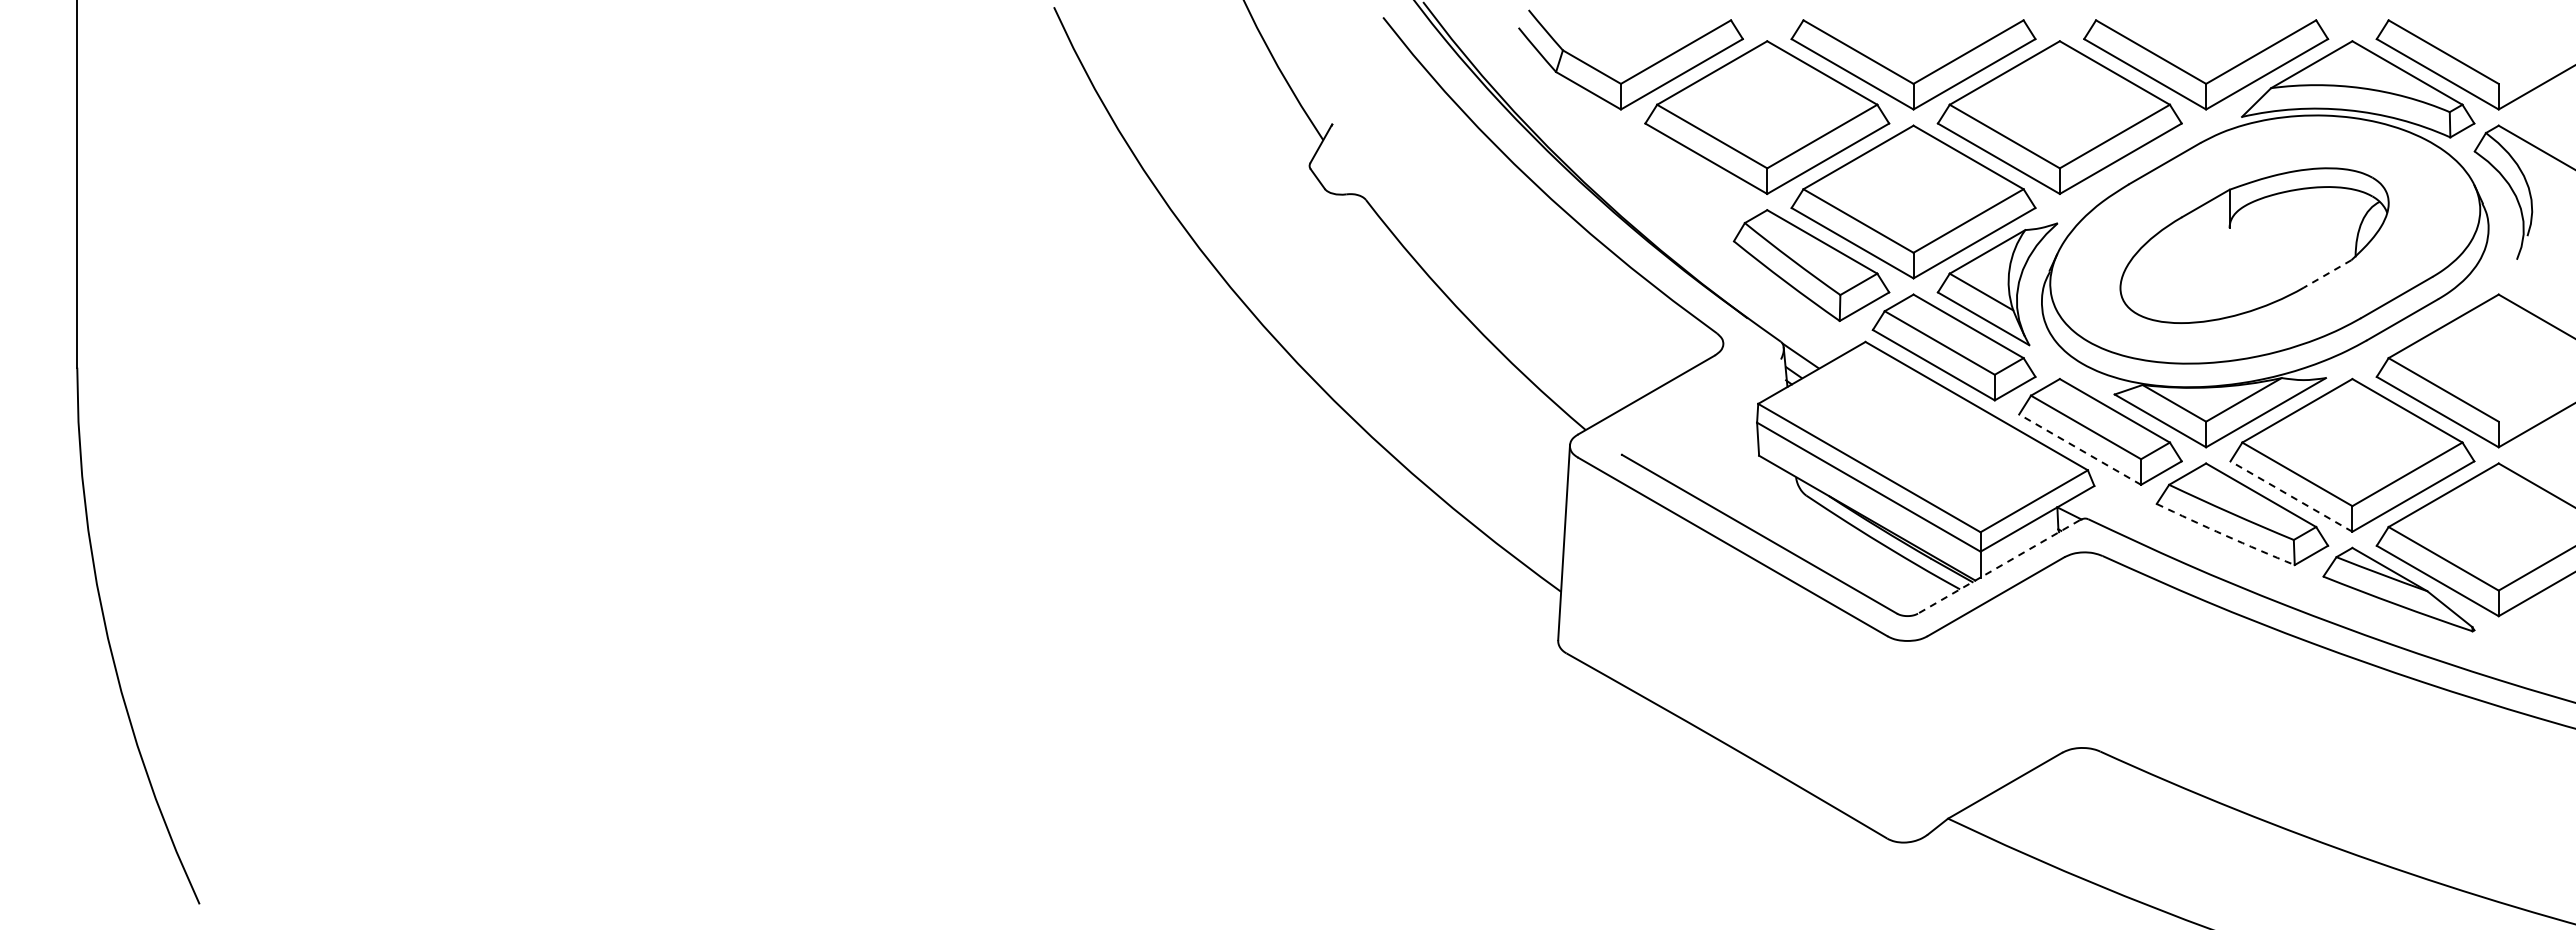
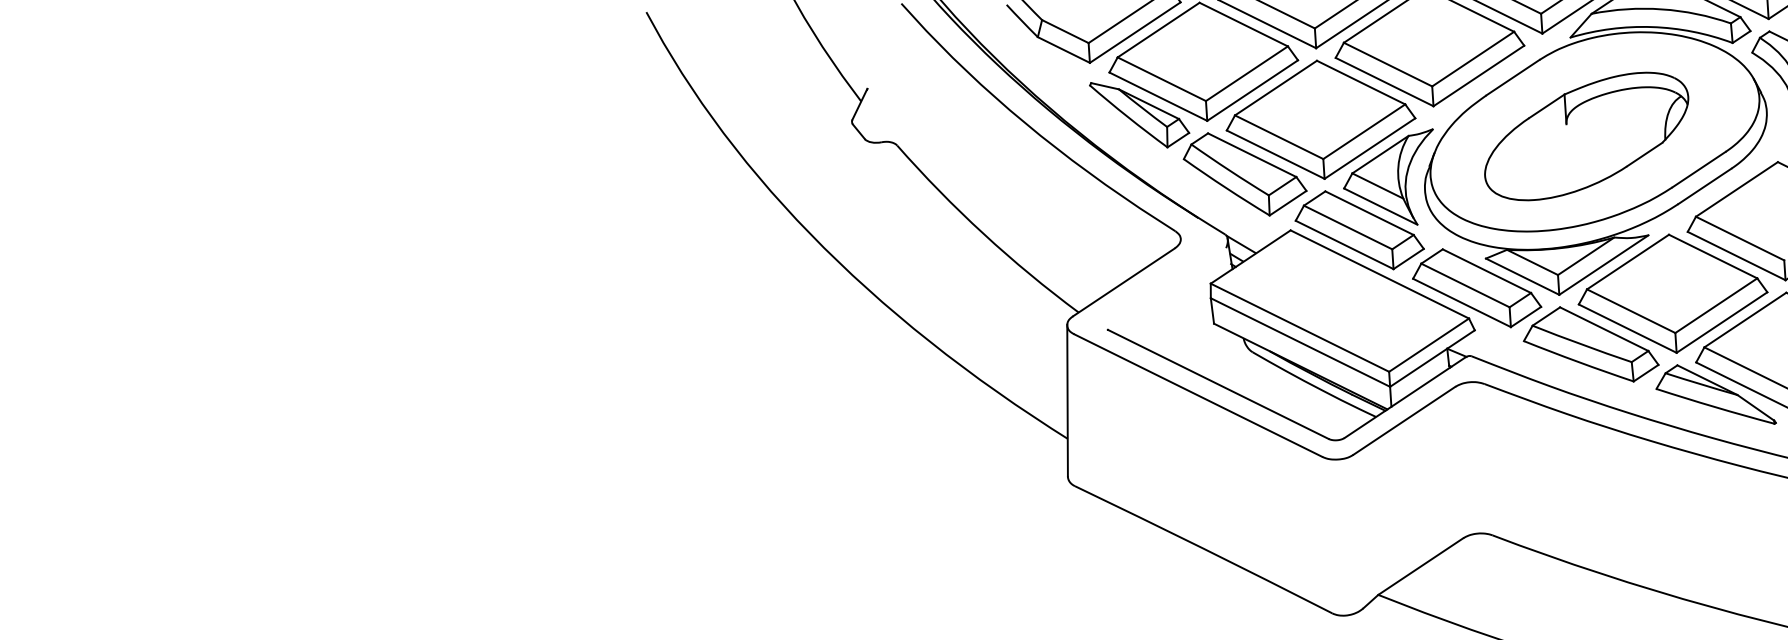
part: (1680, 179) -> (1139, 114), added
line: (2327, 274) -> (1644, 155), dashed -> solid
line: (2079, 449) -> (1461, 302), dashed -> solid
line: (2291, 496) -> (1627, 328), dashed -> solid
arc: (2225, 535) -> (1578, 362), dashed -> solid
line: (1998, 567) -> (1404, 398), dashed -> solid

